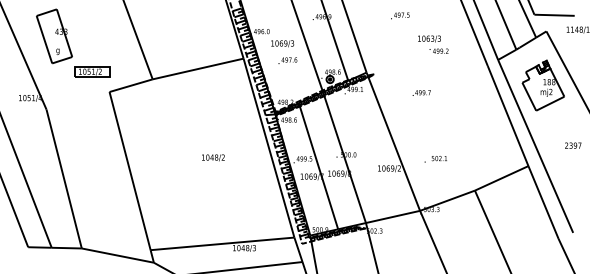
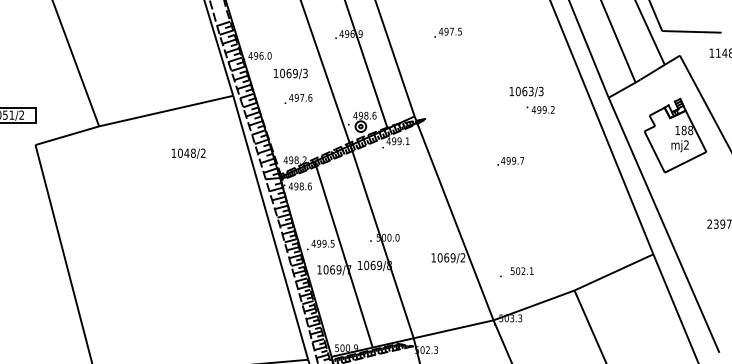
text: (400, 15) -> (448, 32), moved
text: (433, 44) -> (532, 100), moved
text: (421, 92) -> (510, 160), moved
text: (213, 157) -> (188, 153), moved
text: (435, 159) -> (516, 272), moved

